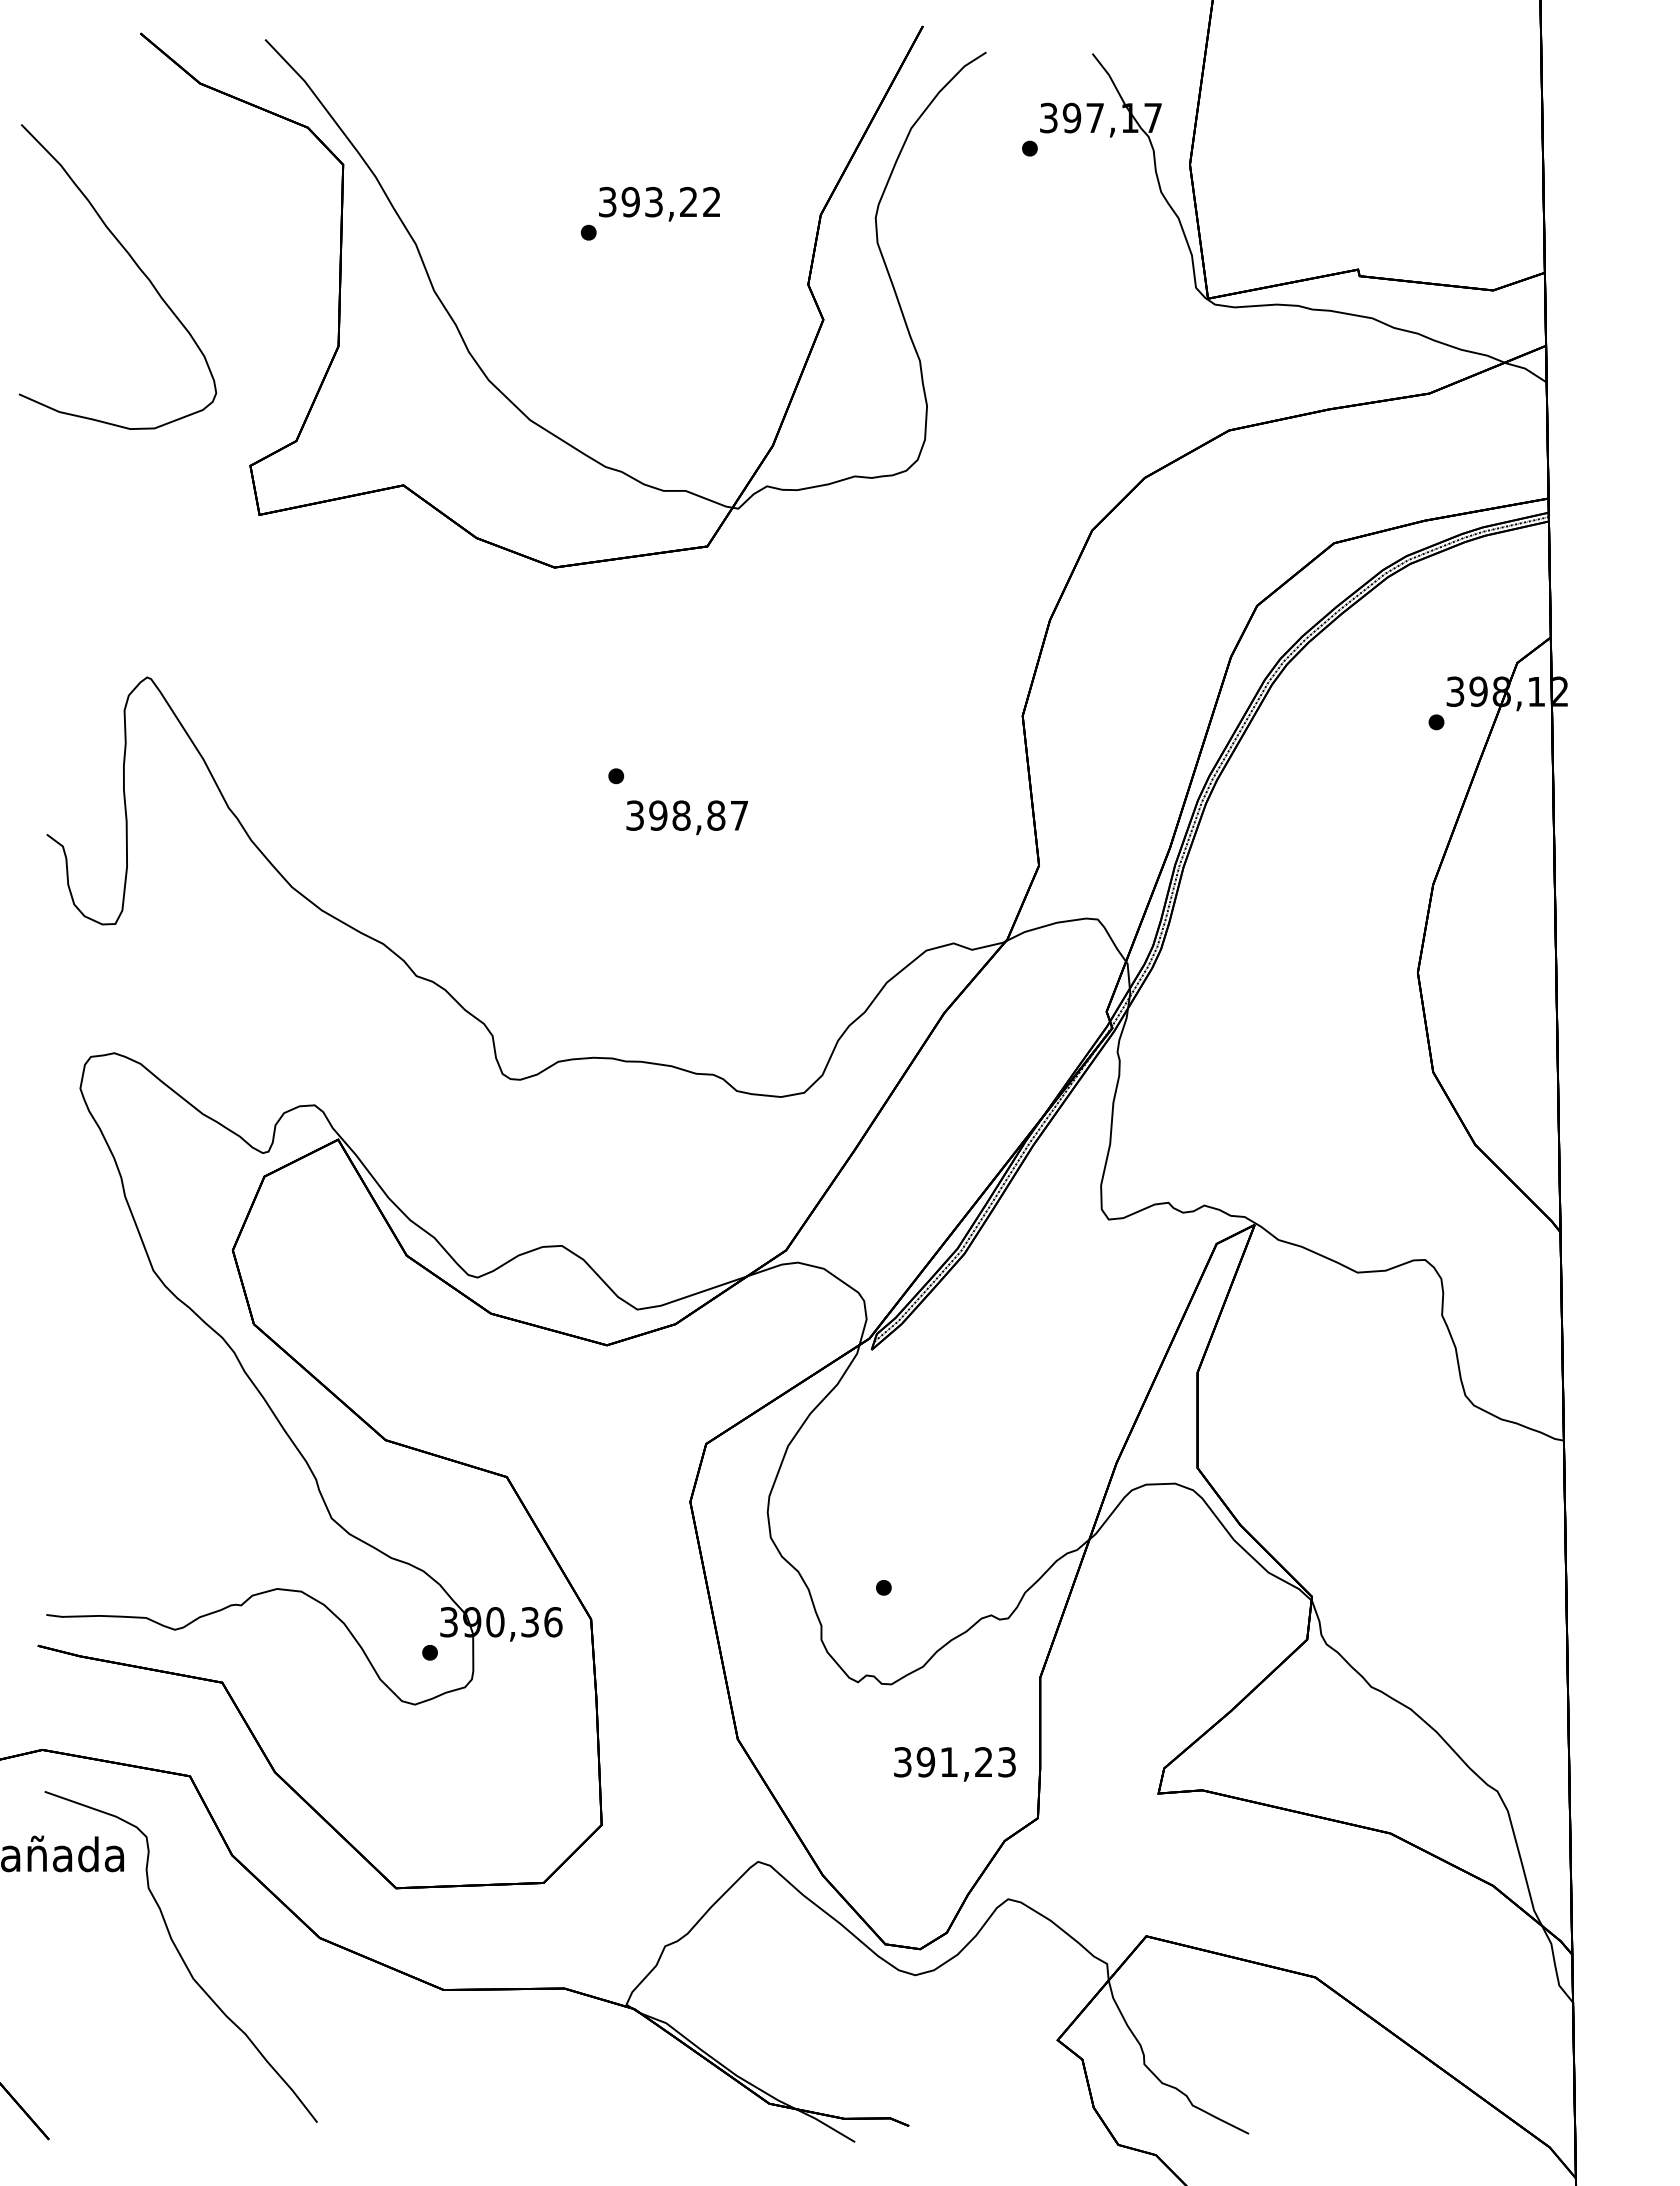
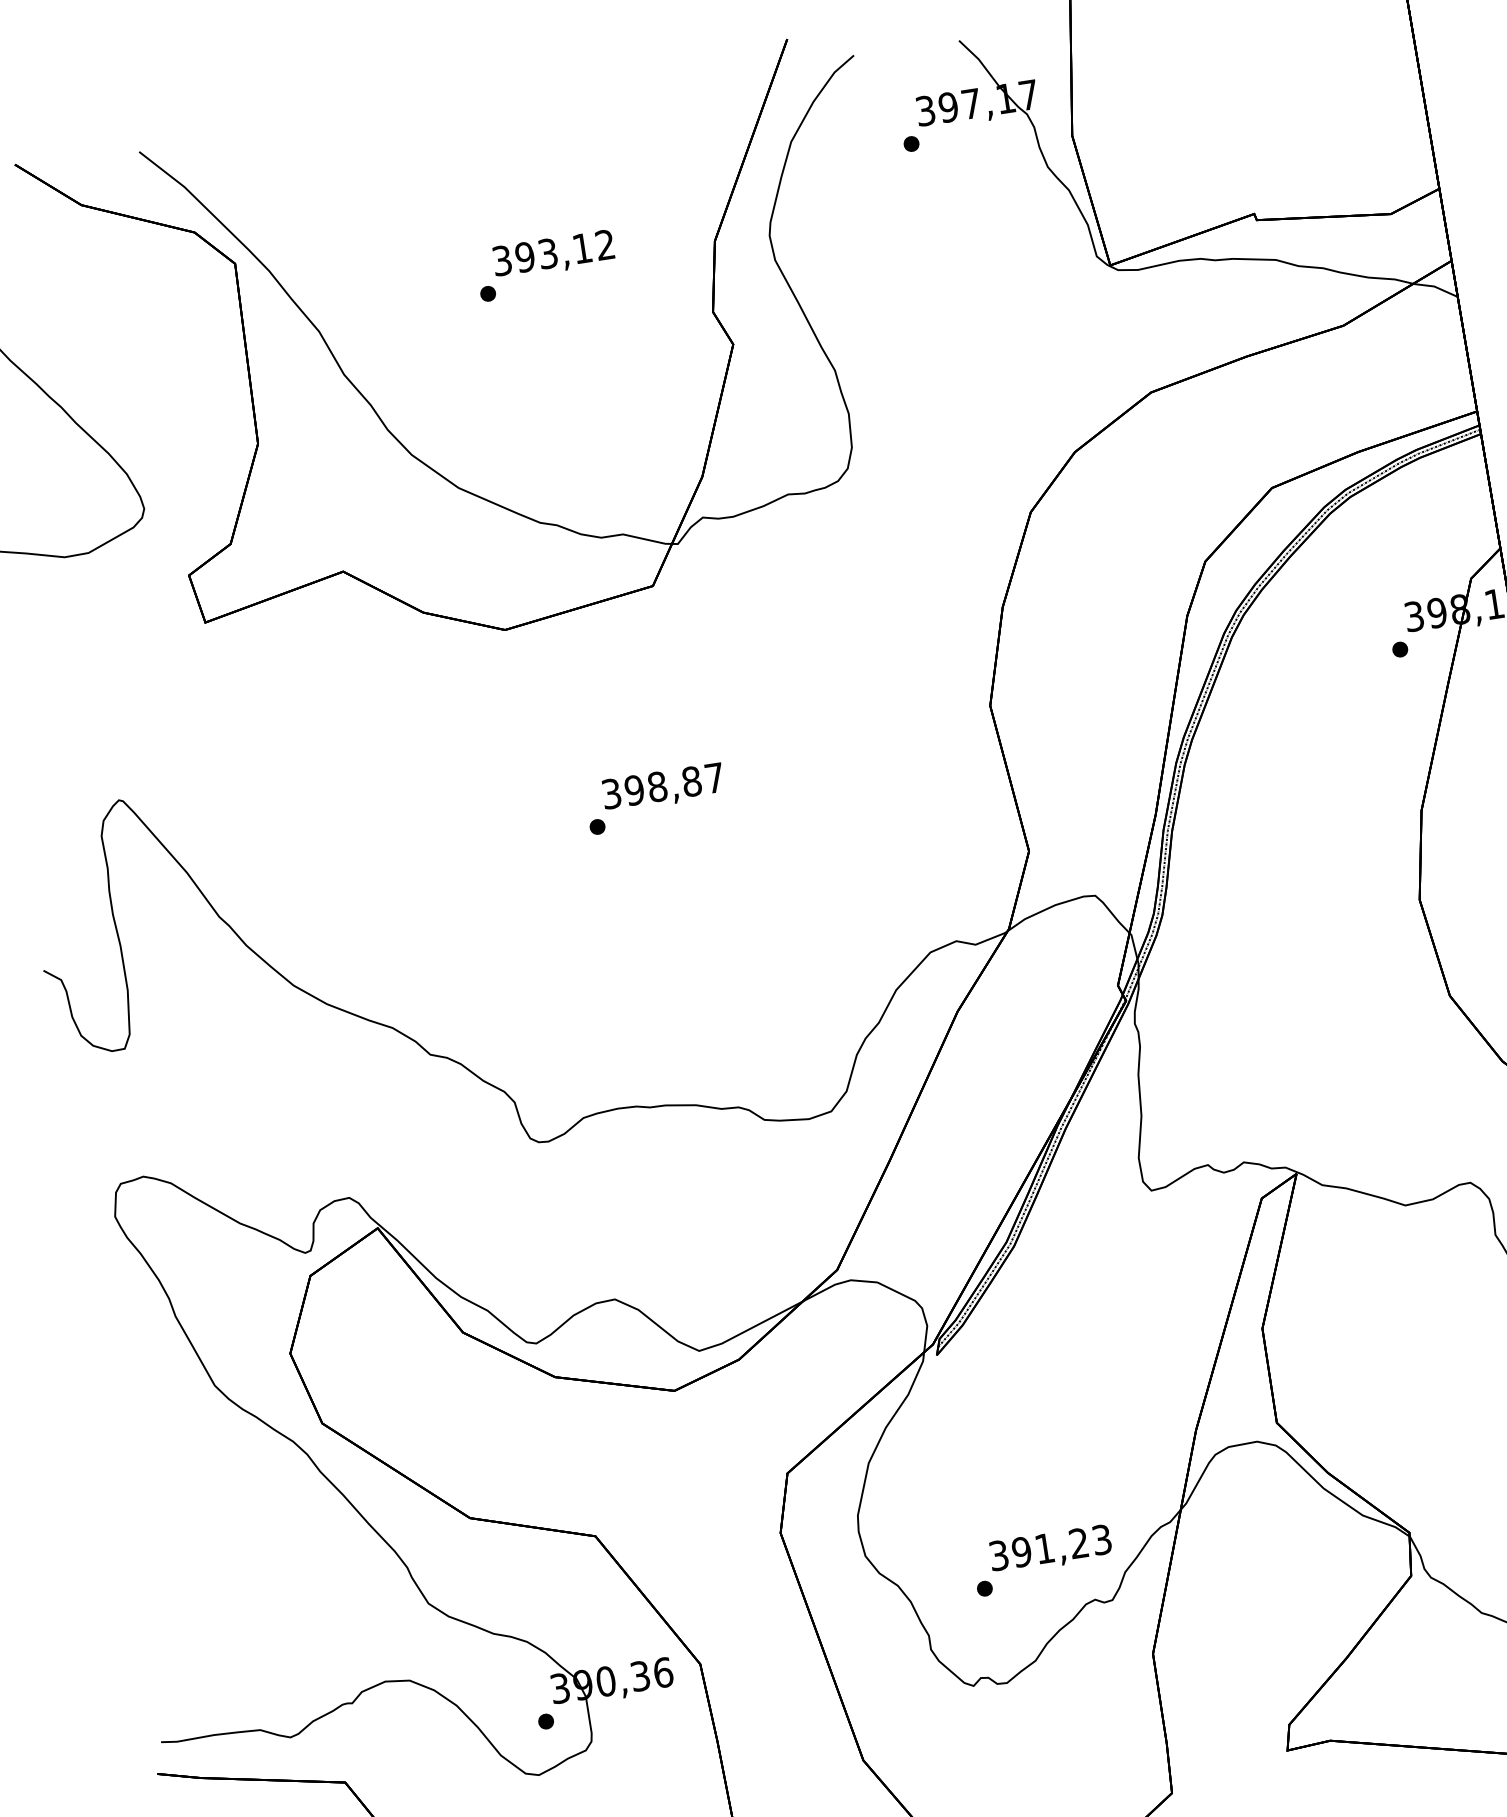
text: (688, 201) -> (582, 247), 393,22 -> 393,12
text: (686, 817) -> (662, 787), moved
text: (954, 1764) -> (1050, 1550), moved

